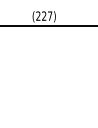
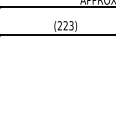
text: (50, 15) -> (71, 25), (227) -> (223)

